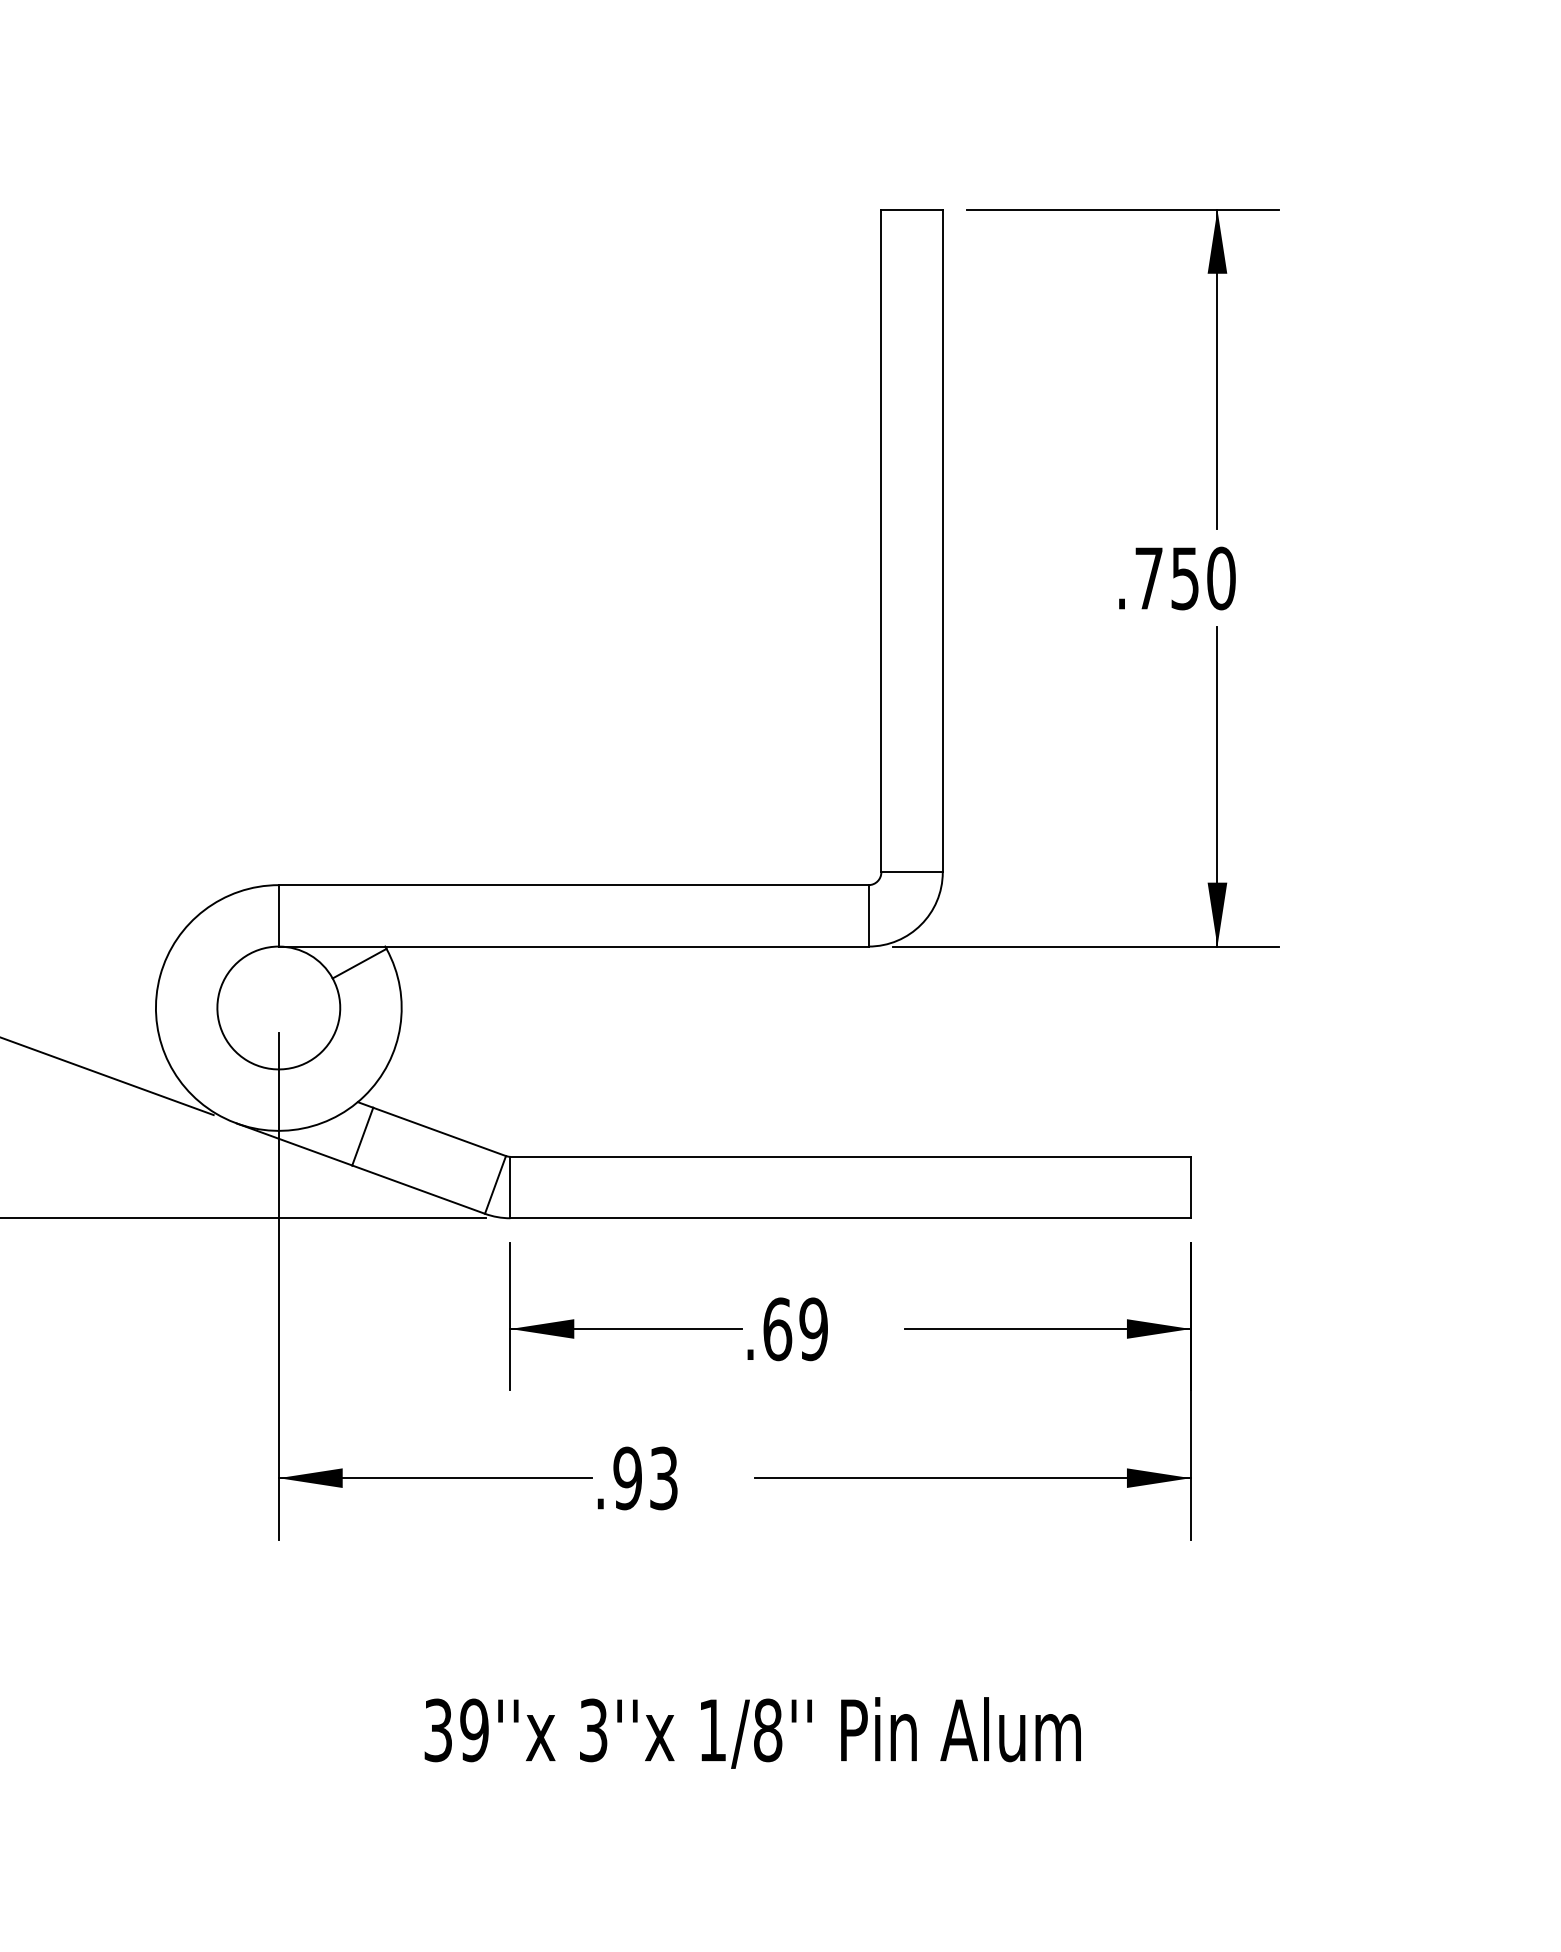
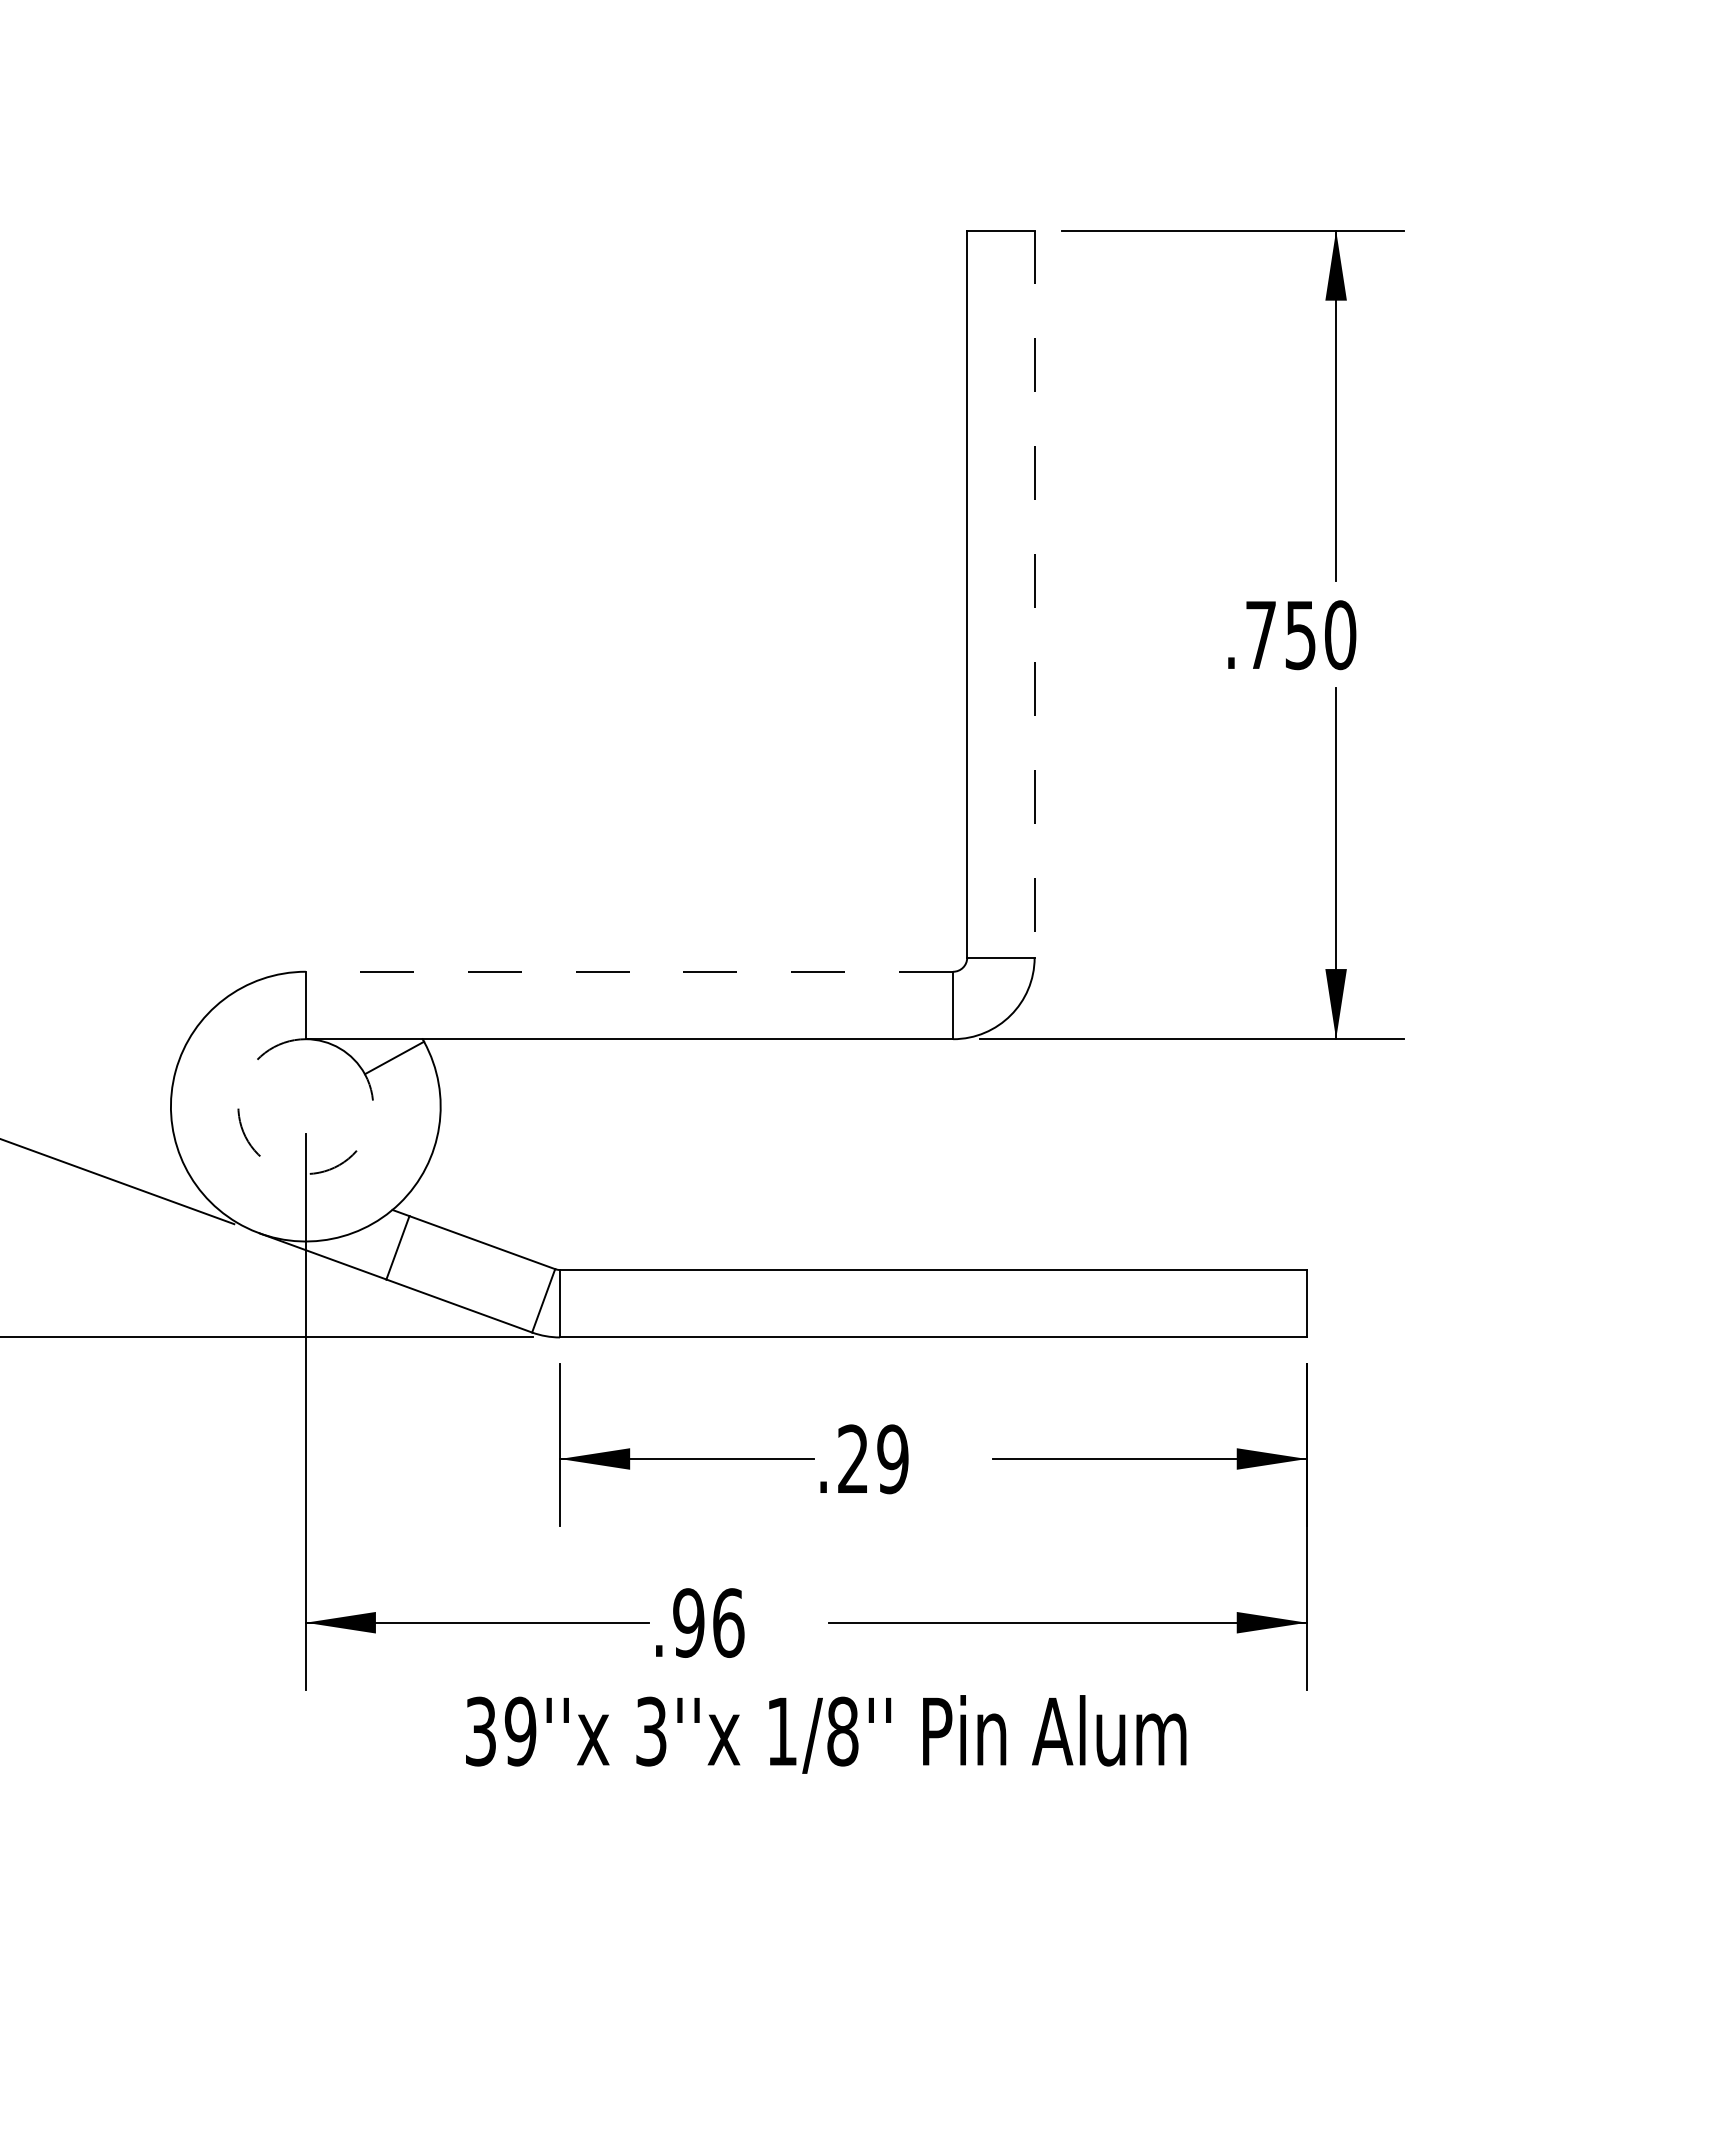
line: (942, 541) -> (1034, 594), solid -> dashed
line: (573, 884) -> (629, 971), solid -> dashed
arc: (247, 1060) -> (271, 1164), solid -> dashed
text: (777, 1329) -> (853, 1459), .69 -> .29
text: (663, 1477) -> (728, 1622), .93 -> .96
text: (753, 1733) -> (826, 1734), moved

